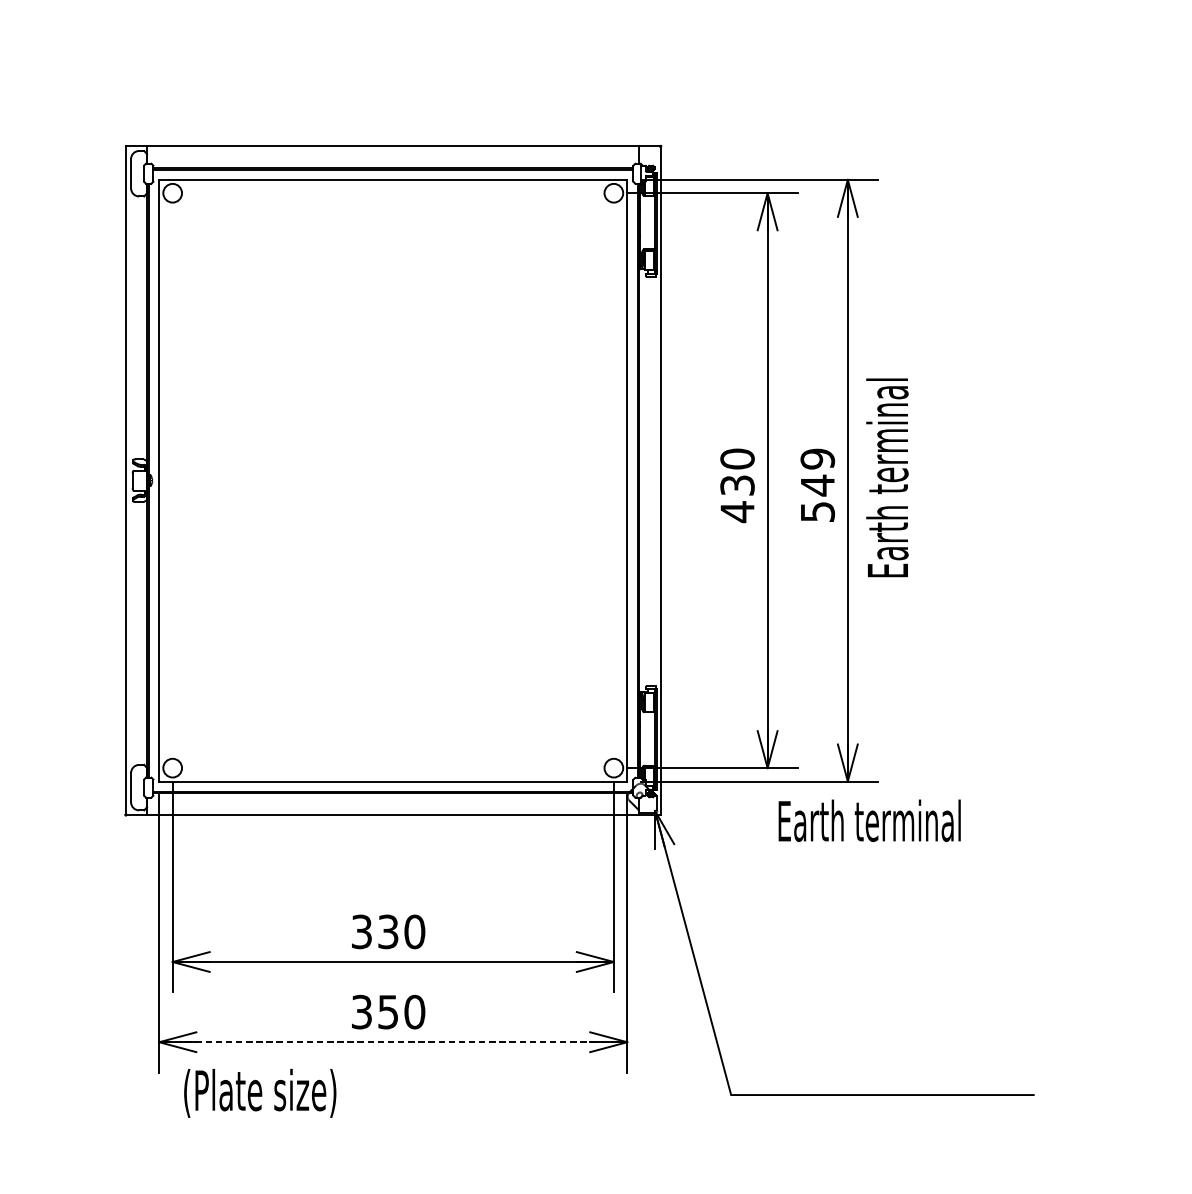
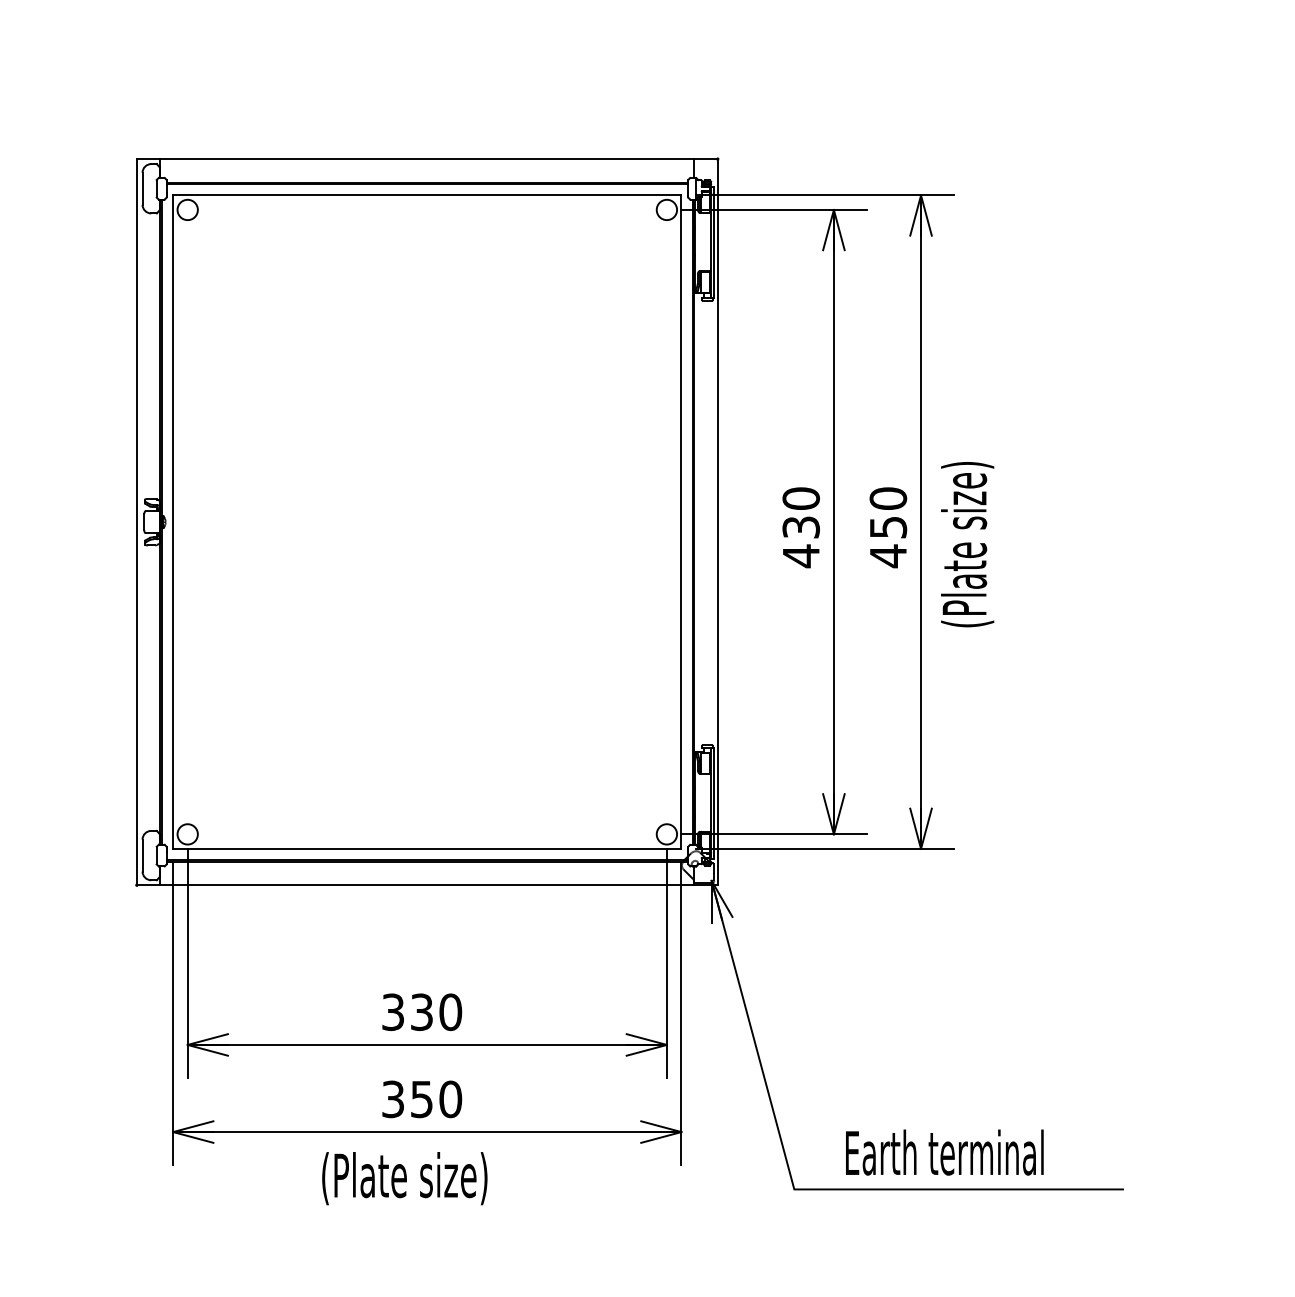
text: (890, 478) -> (967, 519), Earth terminal -> (Plate size)
text: (817, 485) -> (888, 527), 549 -> 450
text: (869, 820) -> (944, 1152), moved
line: (392, 1042) -> (426, 1132), dashed -> solid
text: (259, 1093) -> (404, 1178), moved

